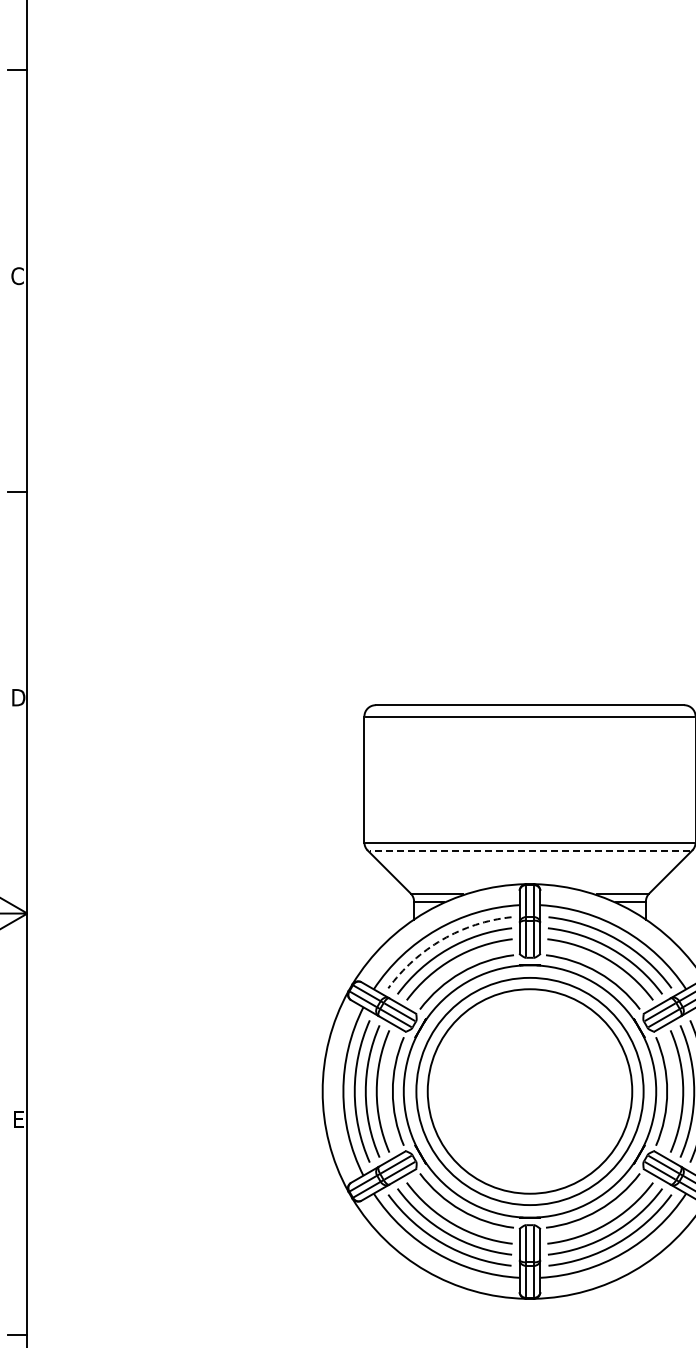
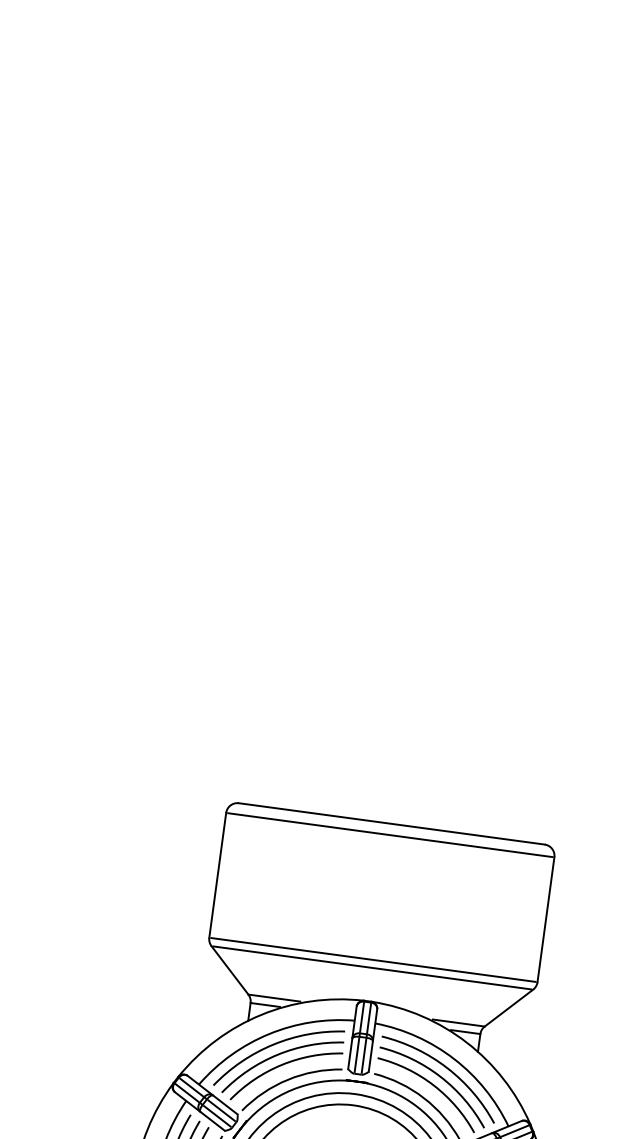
line: (529, 850) -> (371, 967), dashed -> solid
arc: (442, 939) -> (273, 1044), dashed -> solid

